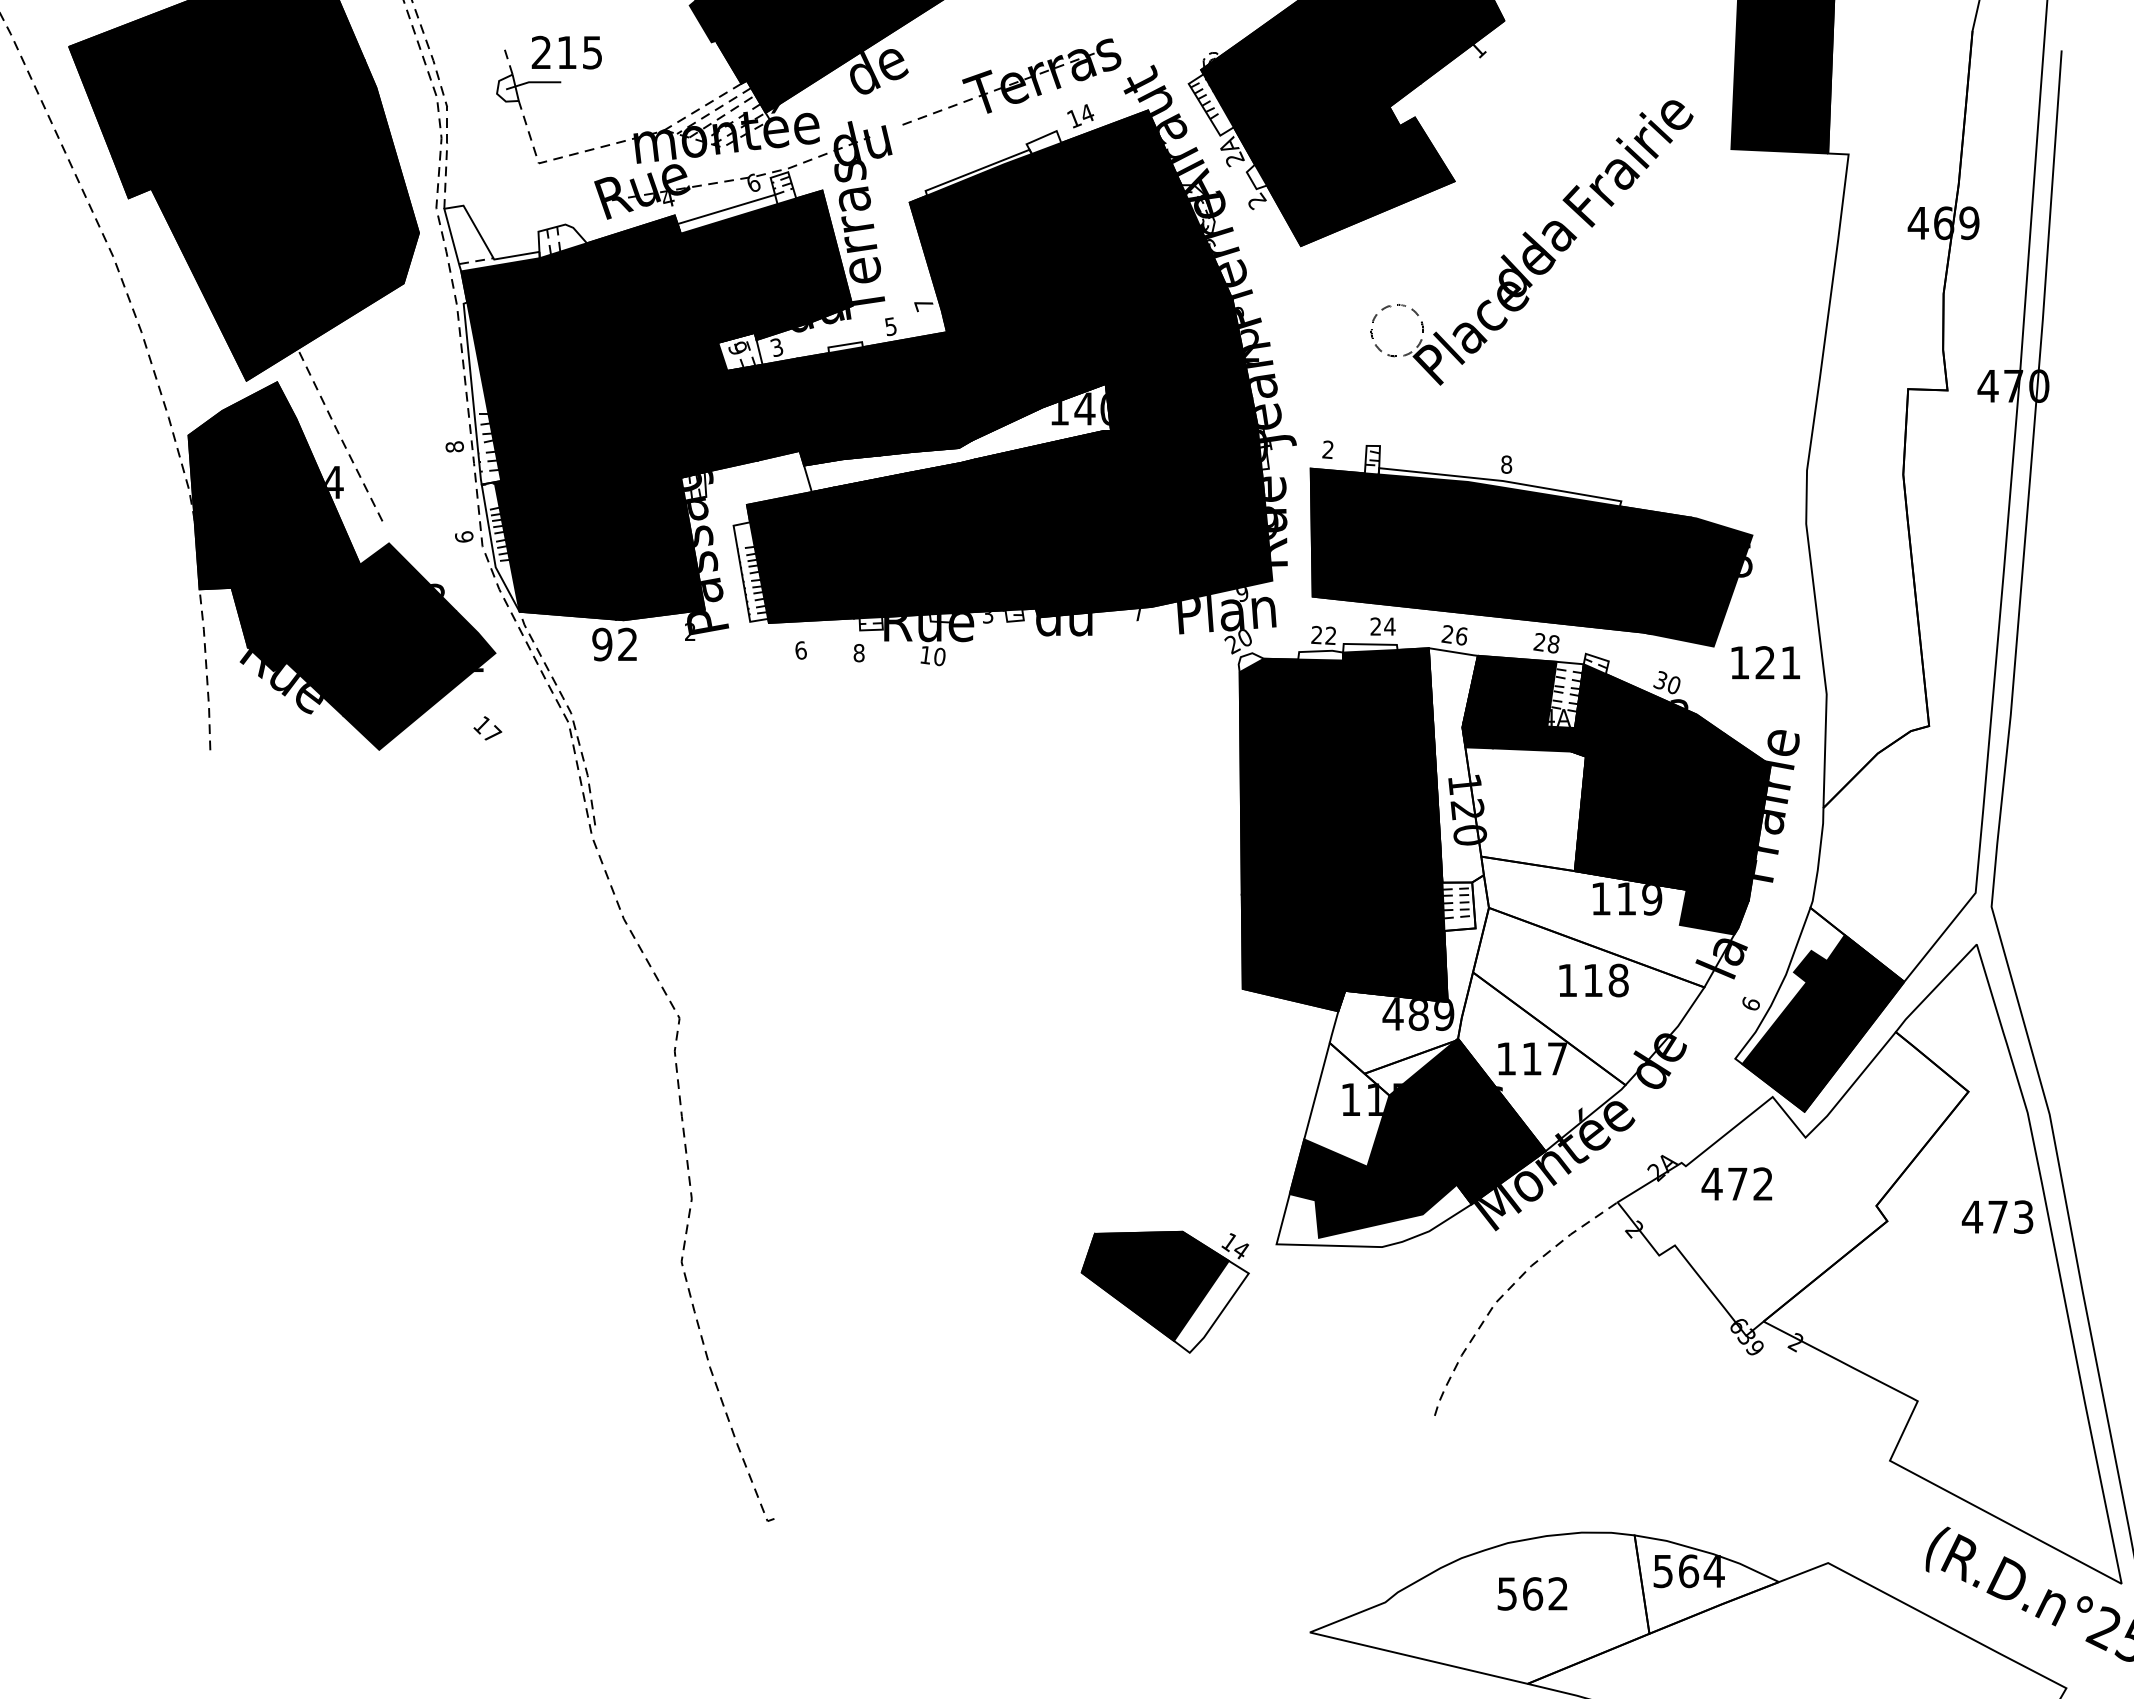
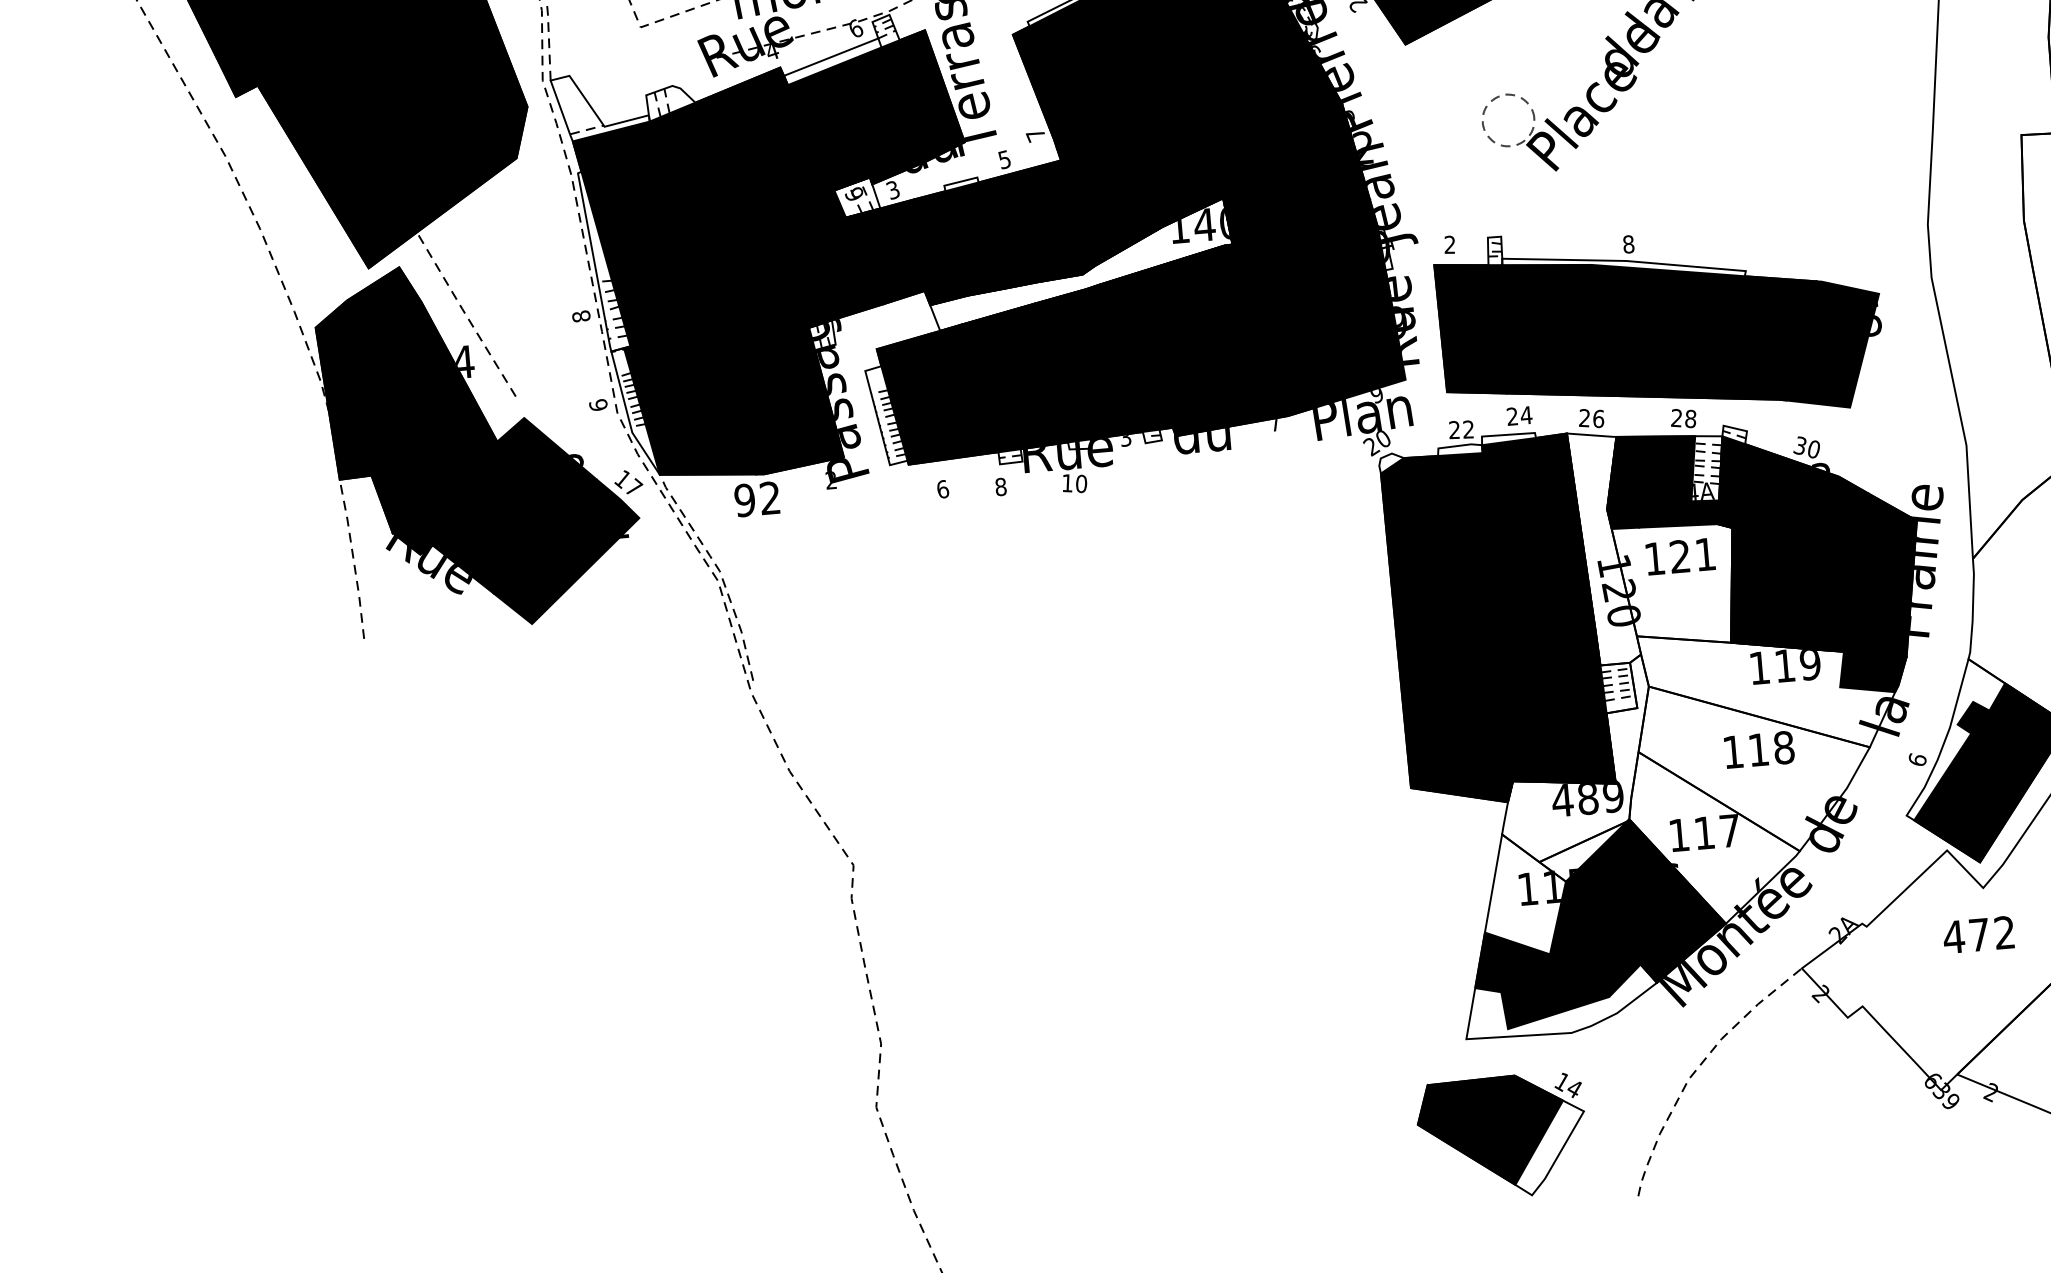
text: (1765, 662) -> (1680, 556), moved
text: (487, 728) -> (628, 482), moved
text: (1736, 1183) -> (1978, 934), moved
part: (1164, 1291) -> (1501, 1136), moved

